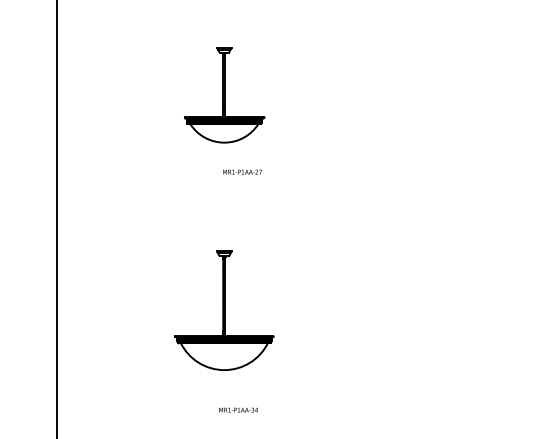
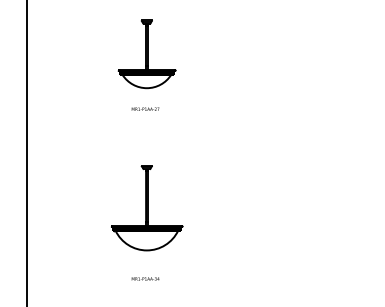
text: (242, 171) -> (145, 108), moved
text: (238, 409) -> (145, 278), moved

